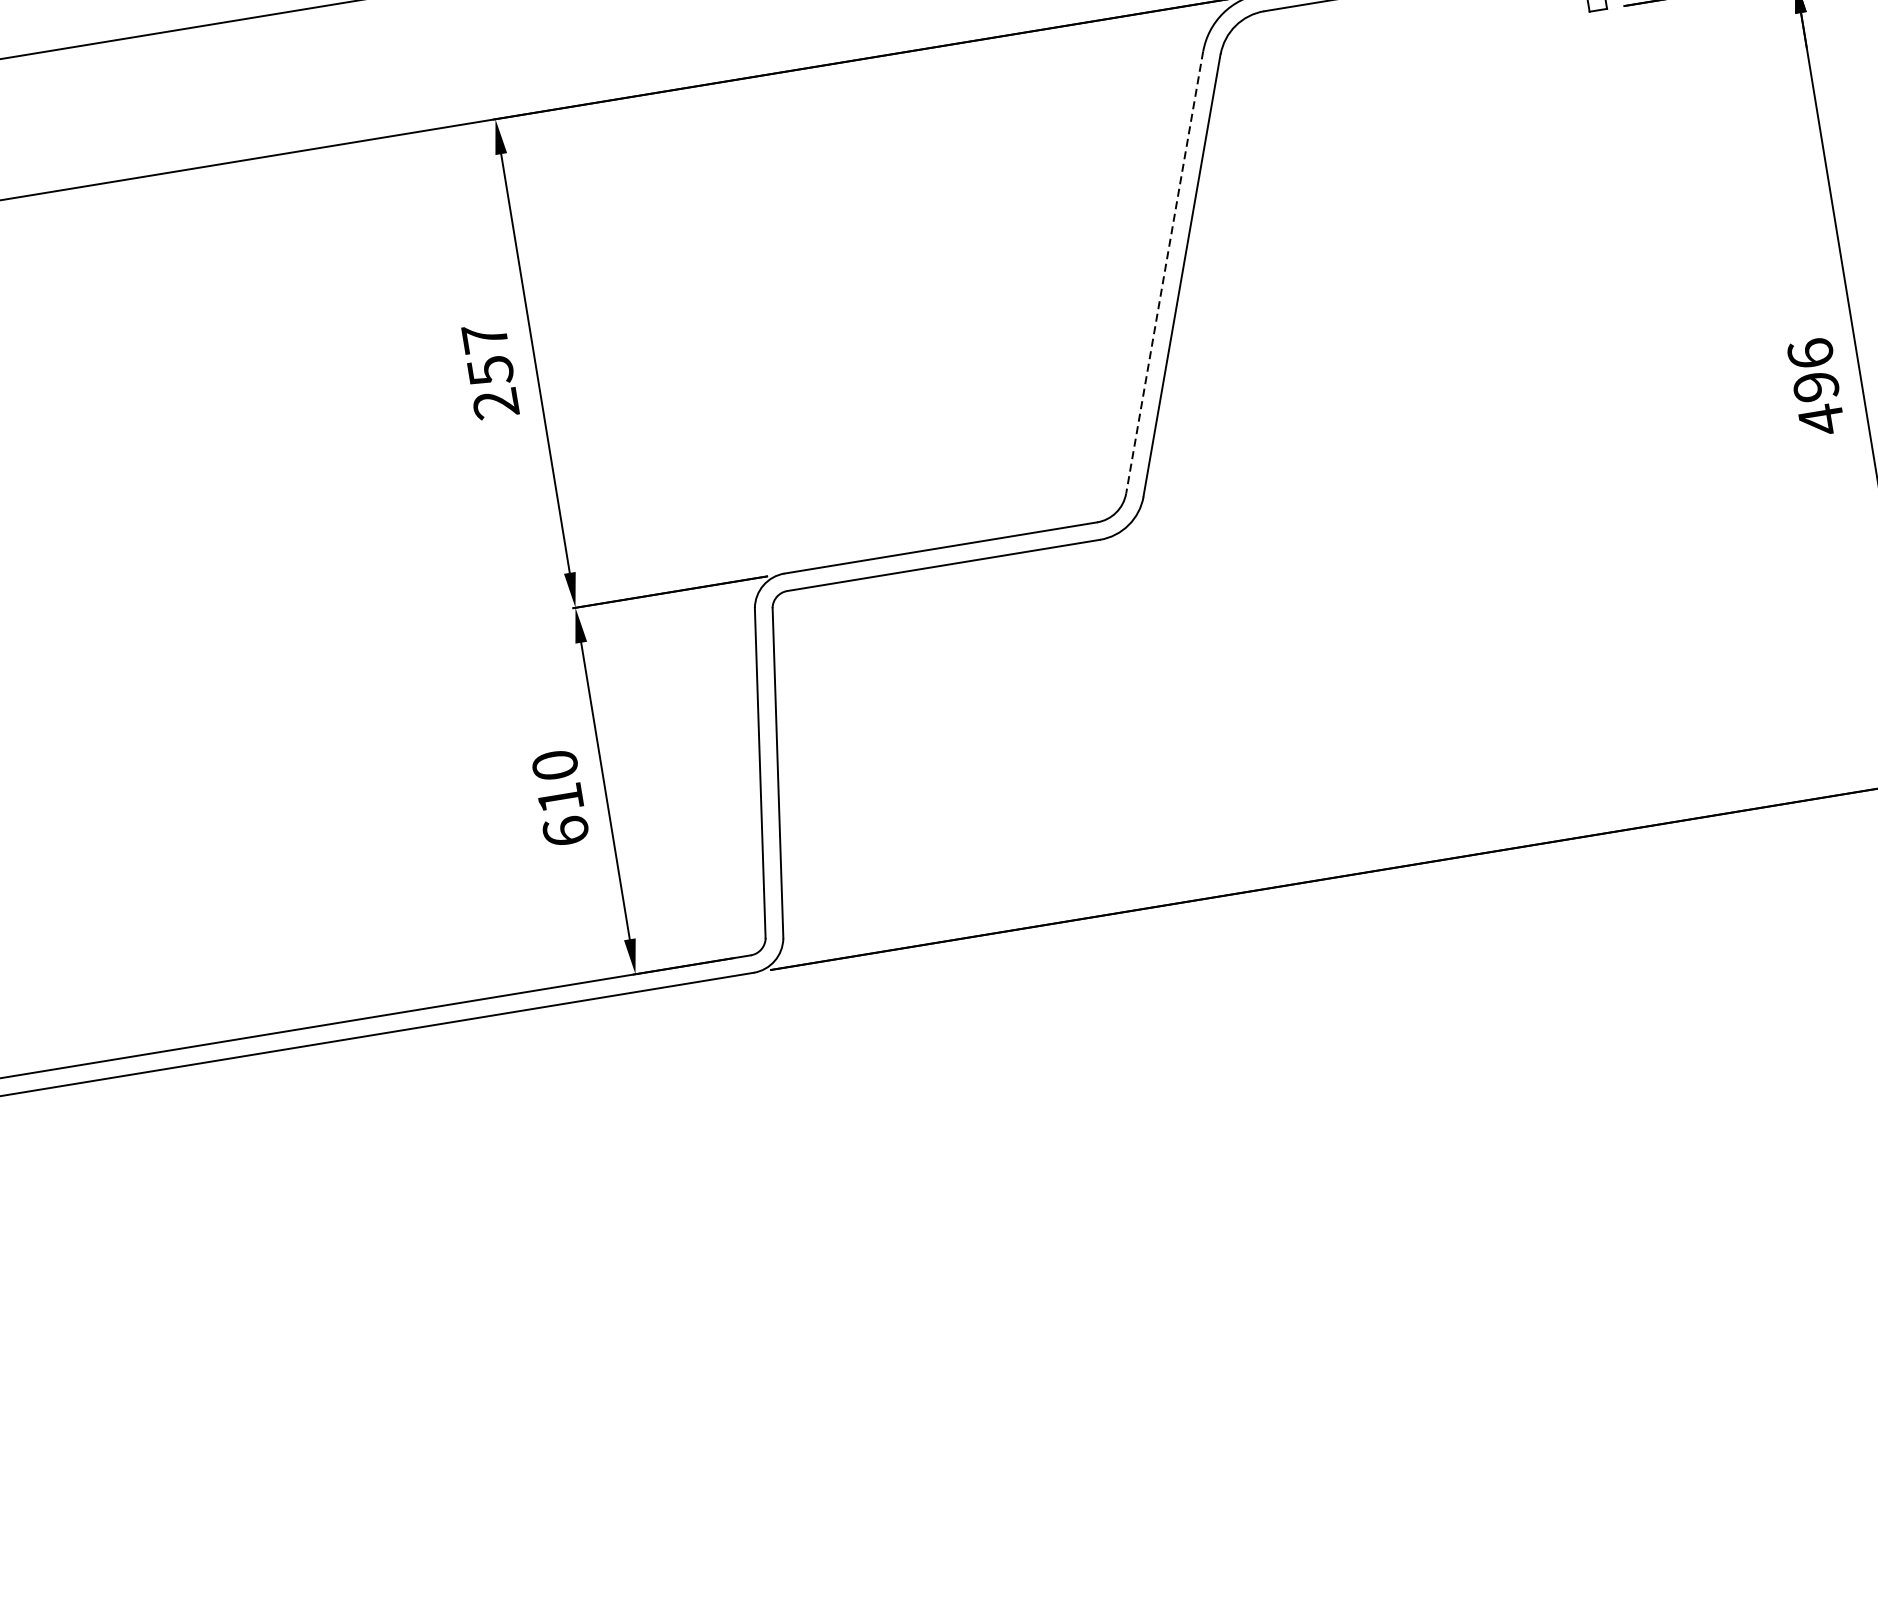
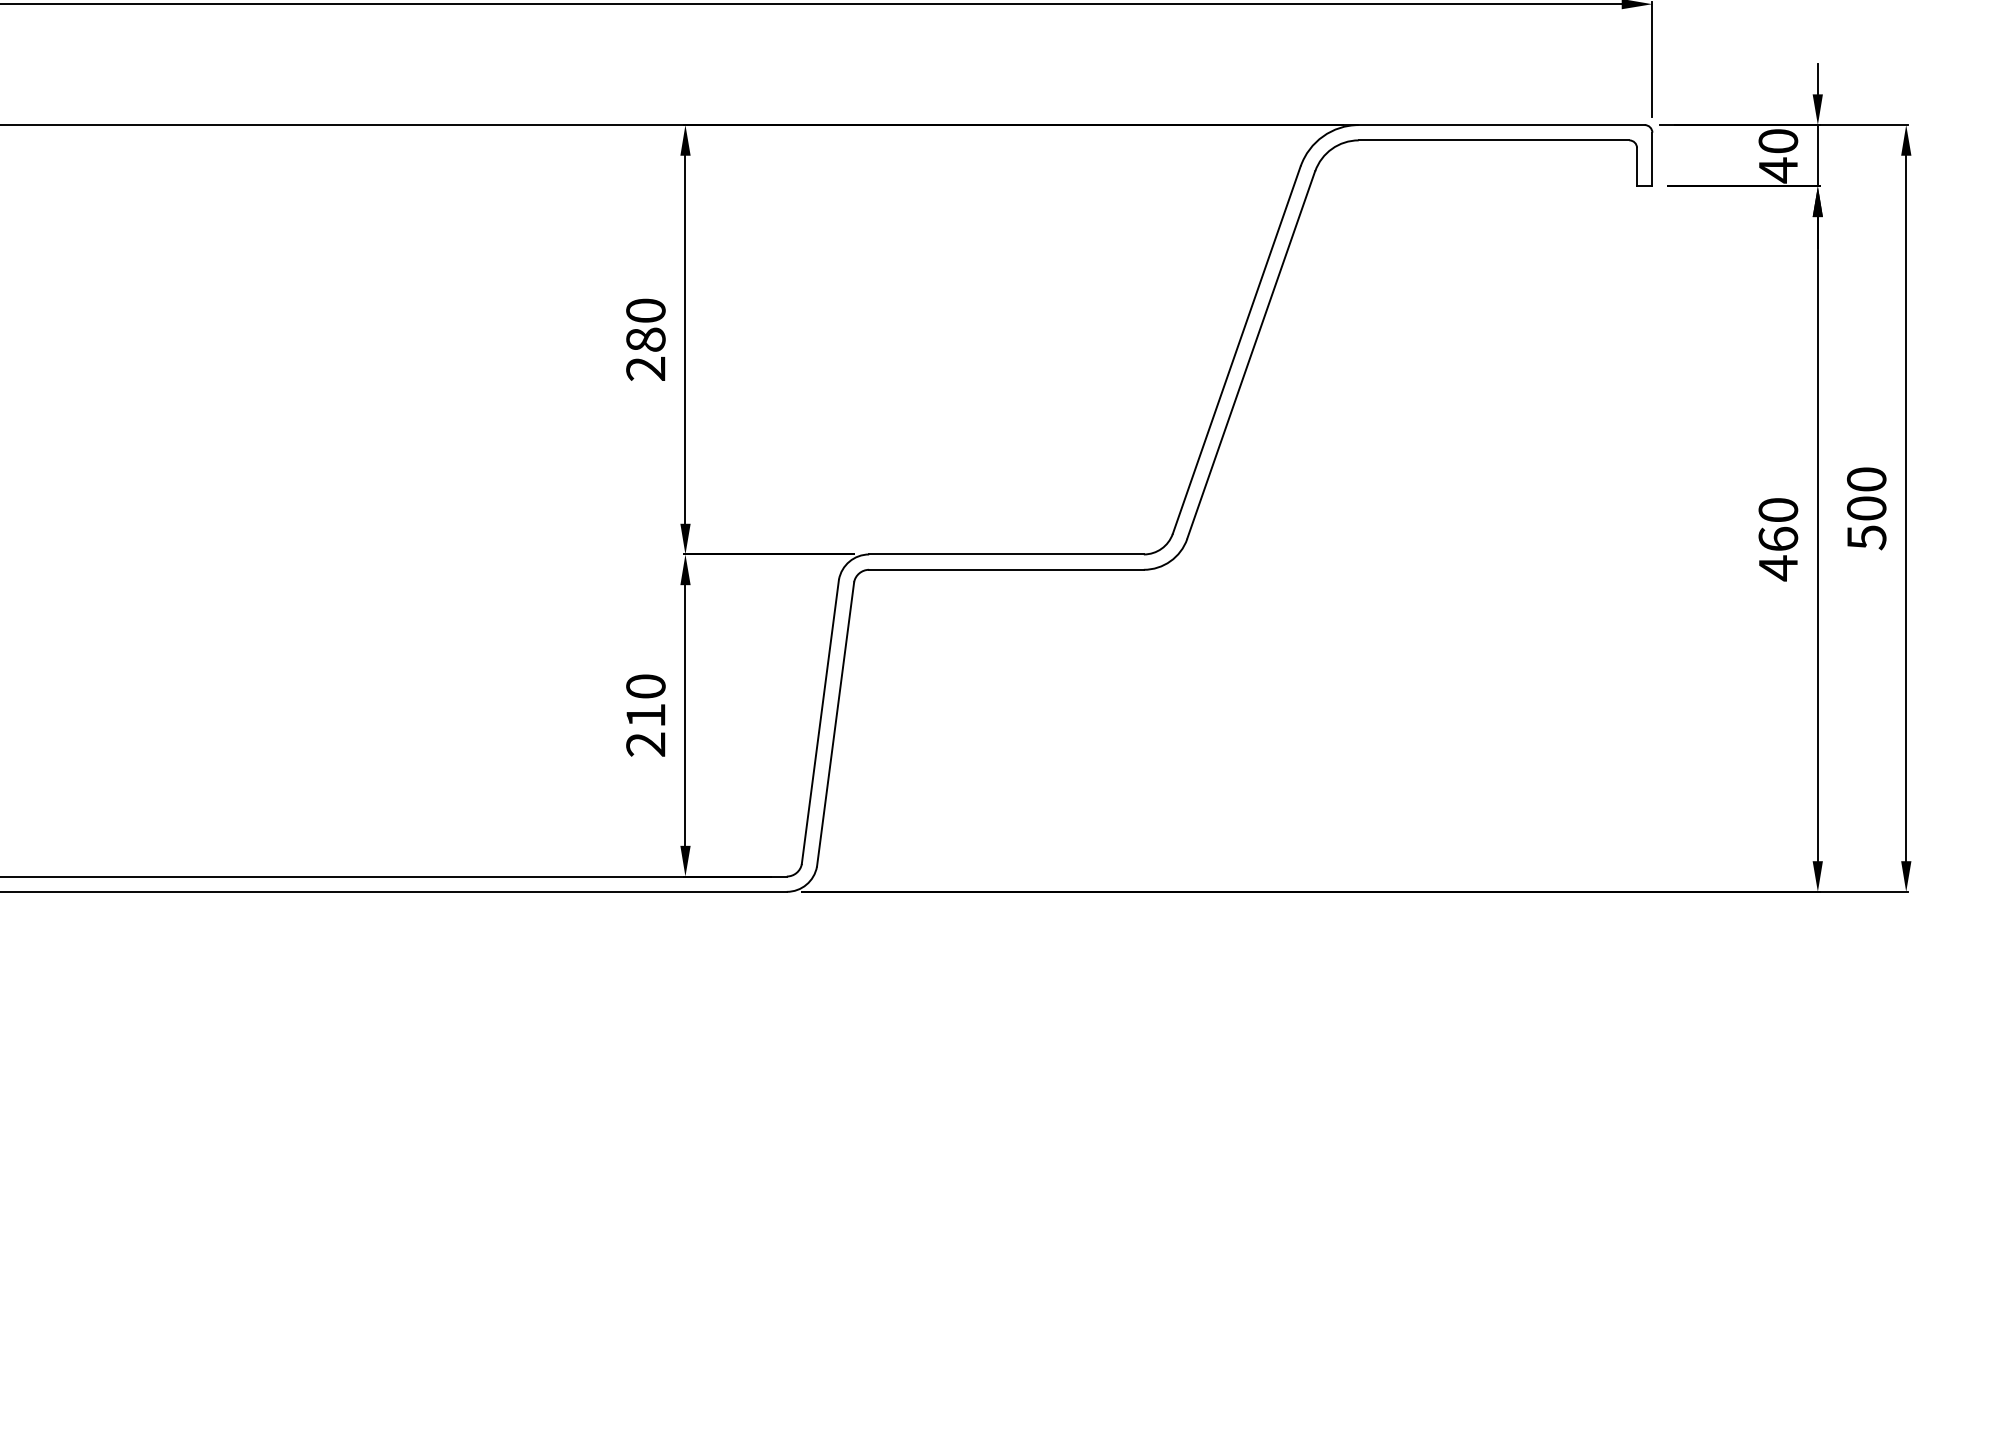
line: (1164, 273) -> (1236, 350), dashed -> solid
text: (487, 354) -> (645, 325), 257 -> 280
text: (1813, 370) -> (1778, 524), 496 -> 460
text: (565, 831) -> (645, 744), 610 -> 210

